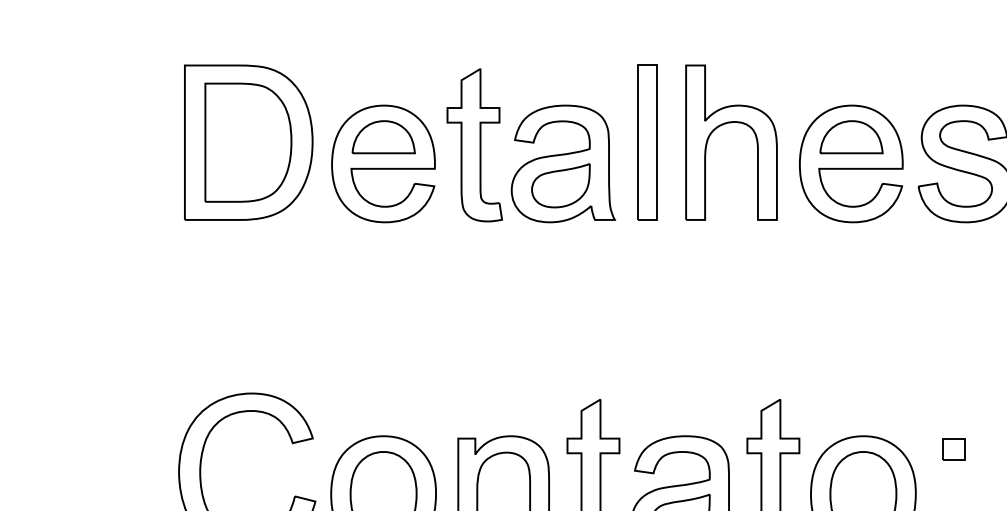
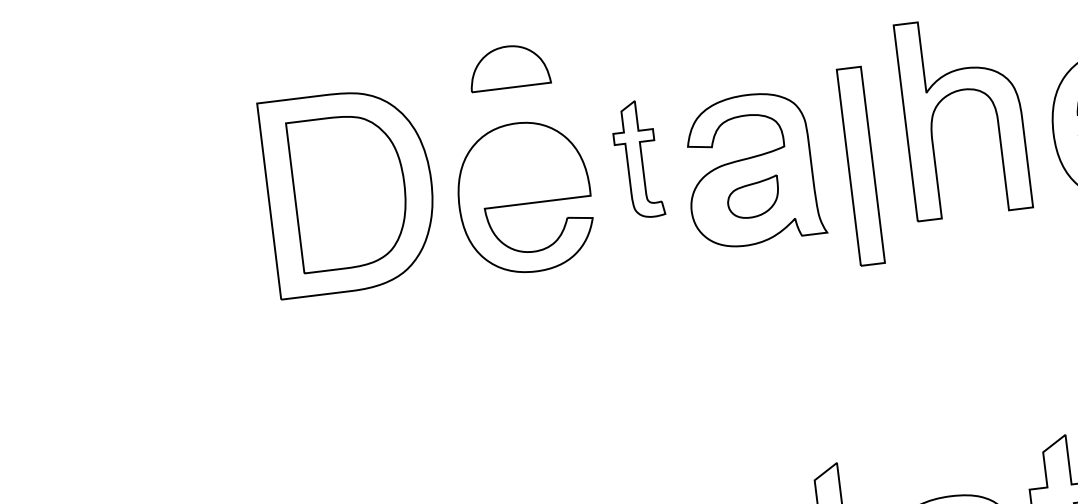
part: (383, 137) -> (508, 67), moved
part: (647, 142) -> (861, 166), moved
part: (474, 145) -> (637, 159), size x0.6
part: (560, 185) -> (752, 197), size x0.7

